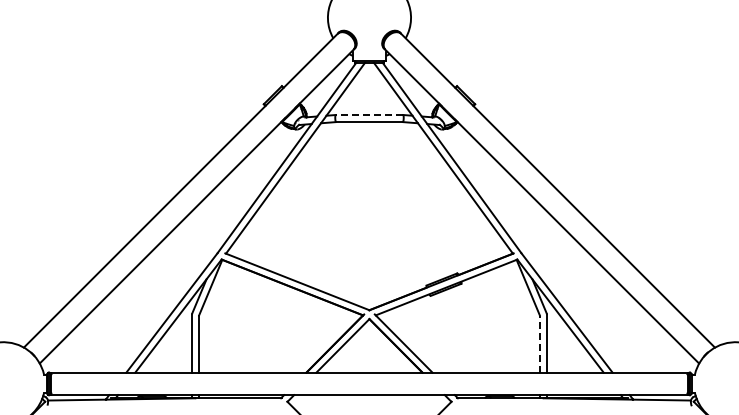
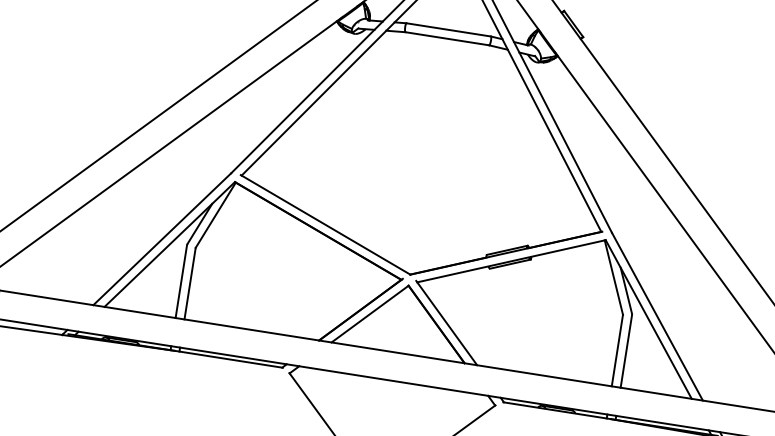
line: (369, 115) -> (448, 30), dashed -> solid
line: (539, 344) -> (616, 350), dashed -> solid

